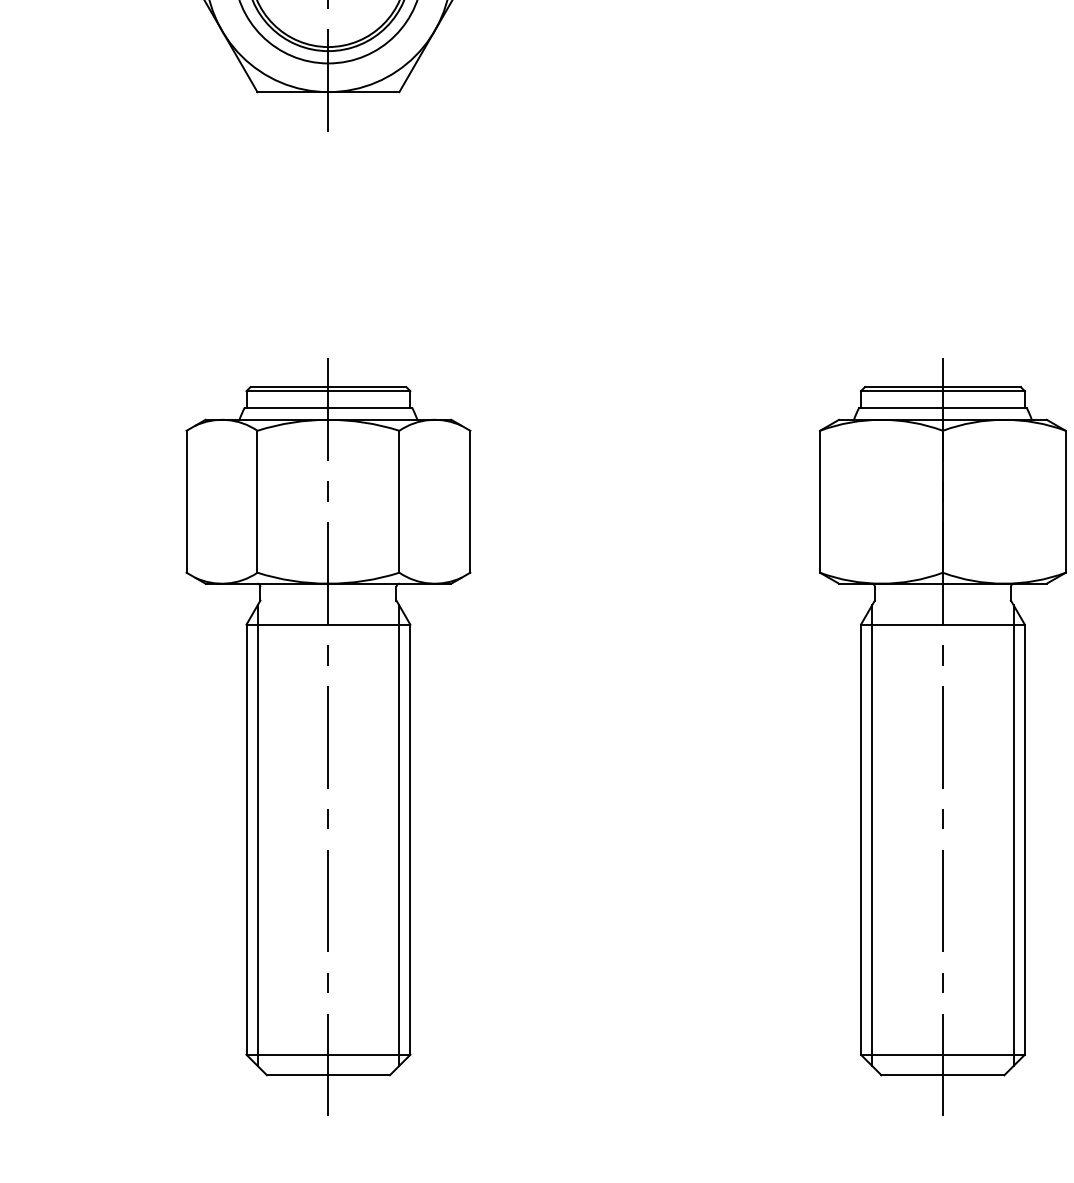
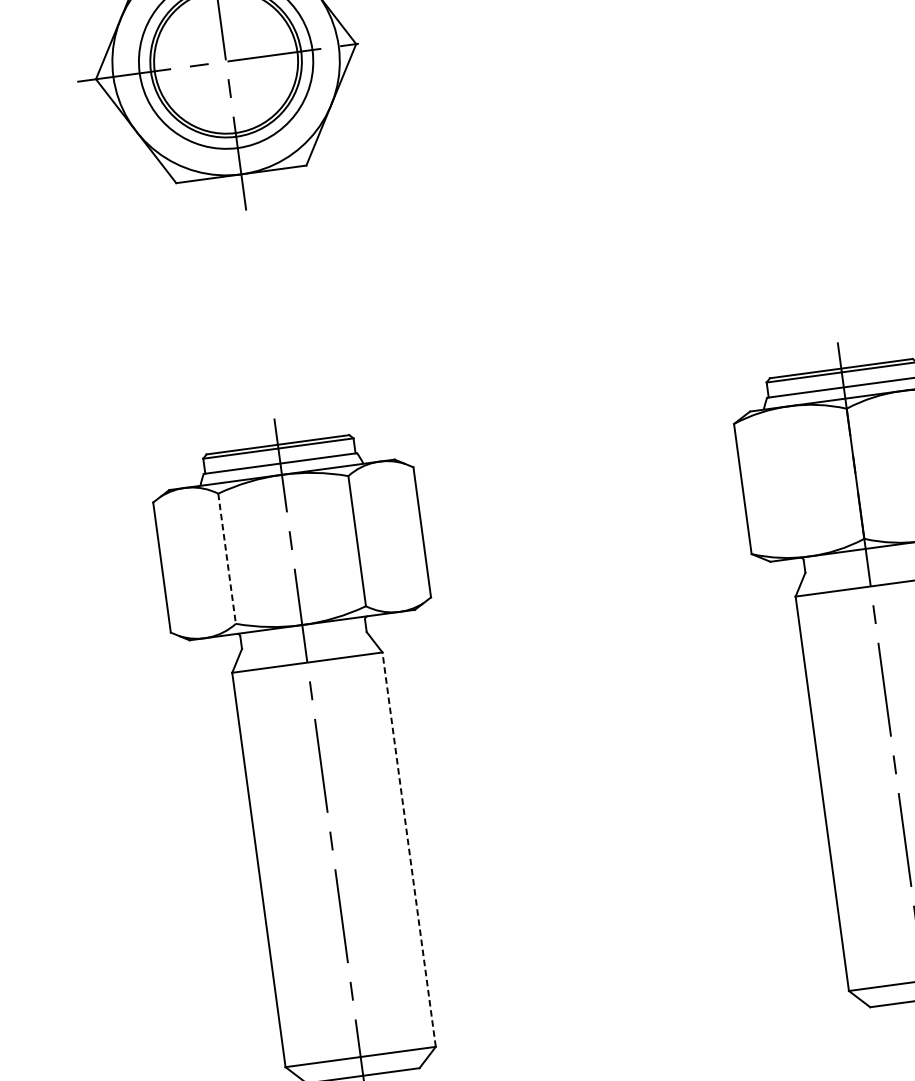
line: (257, 501) -> (227, 558), solid -> dashed
line: (257, 835) -> (268, 864), removed
line: (399, 835) -> (398, 847), removed
line: (872, 835) -> (832, 788), removed
line: (410, 839) -> (409, 849), solid -> dashed

